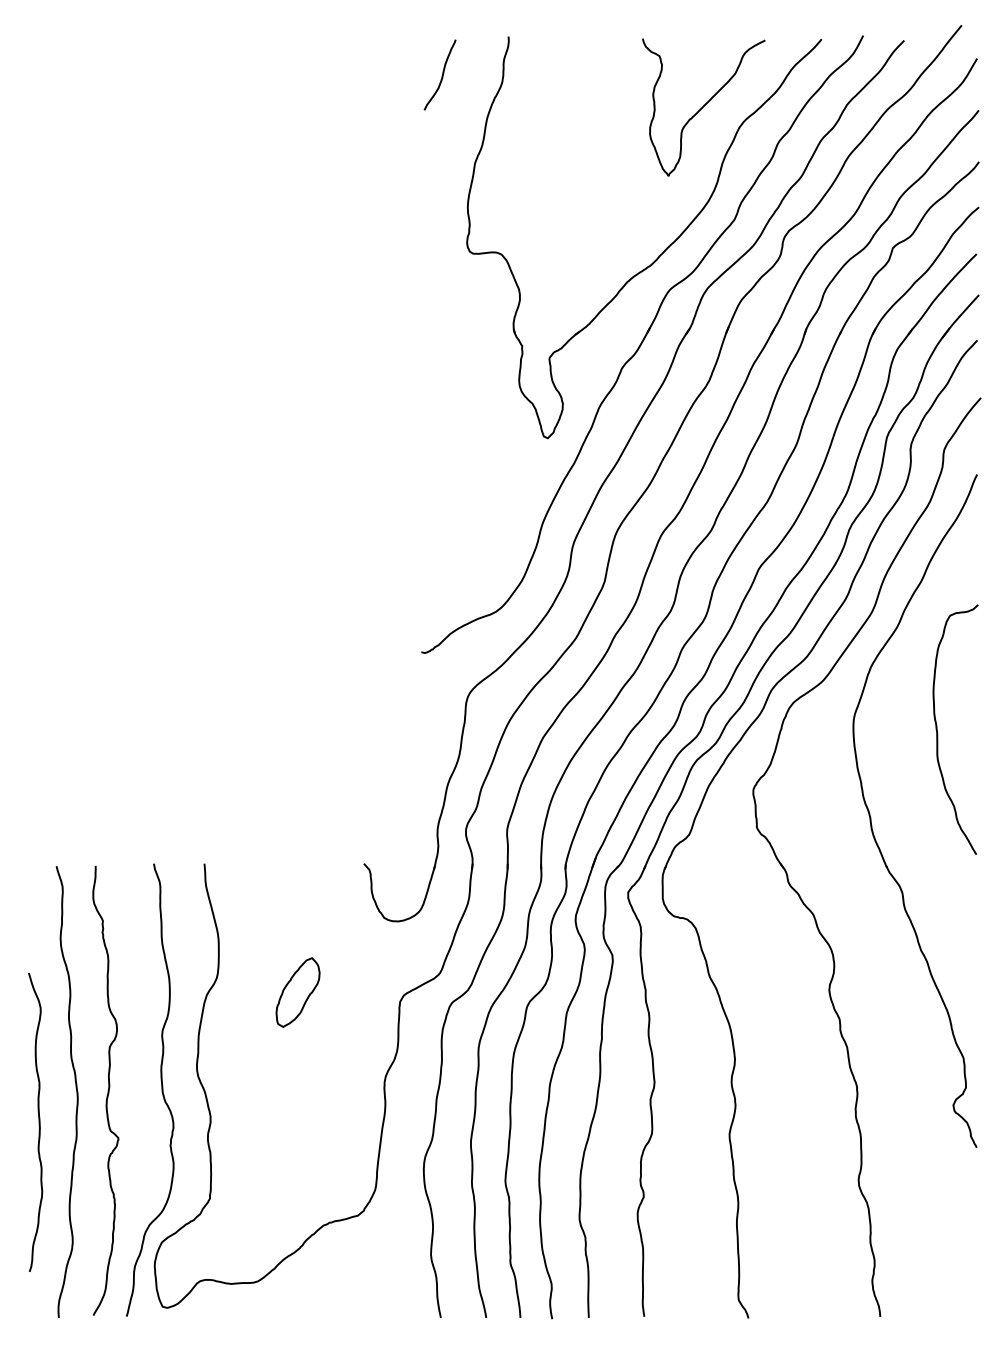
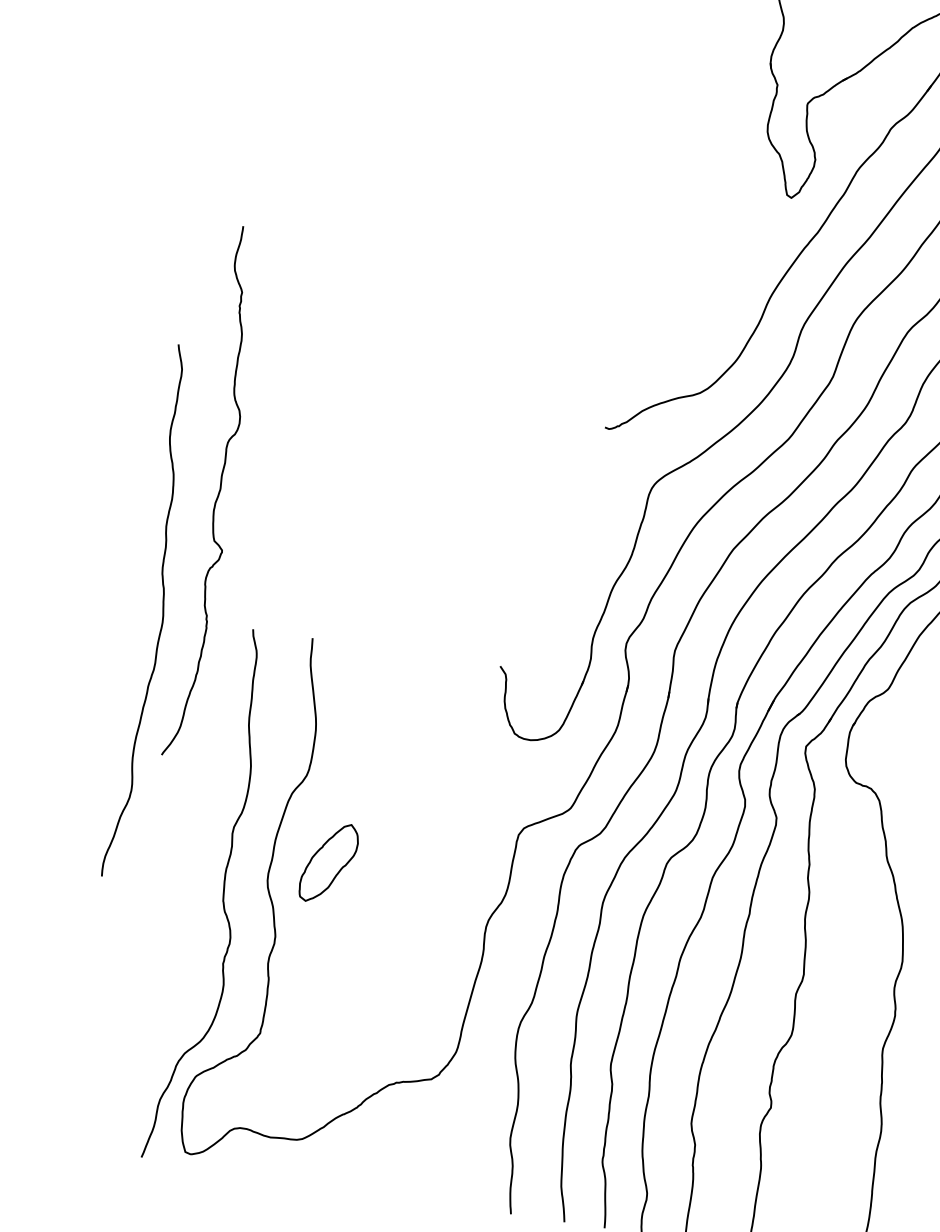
part: (297, 992) -> (328, 862), moved
curve: (75, 1088) -> (161, 609), moved
curve: (107, 1090) -> (217, 492), moved
curve: (38, 1121) -> (71, 912), removed

